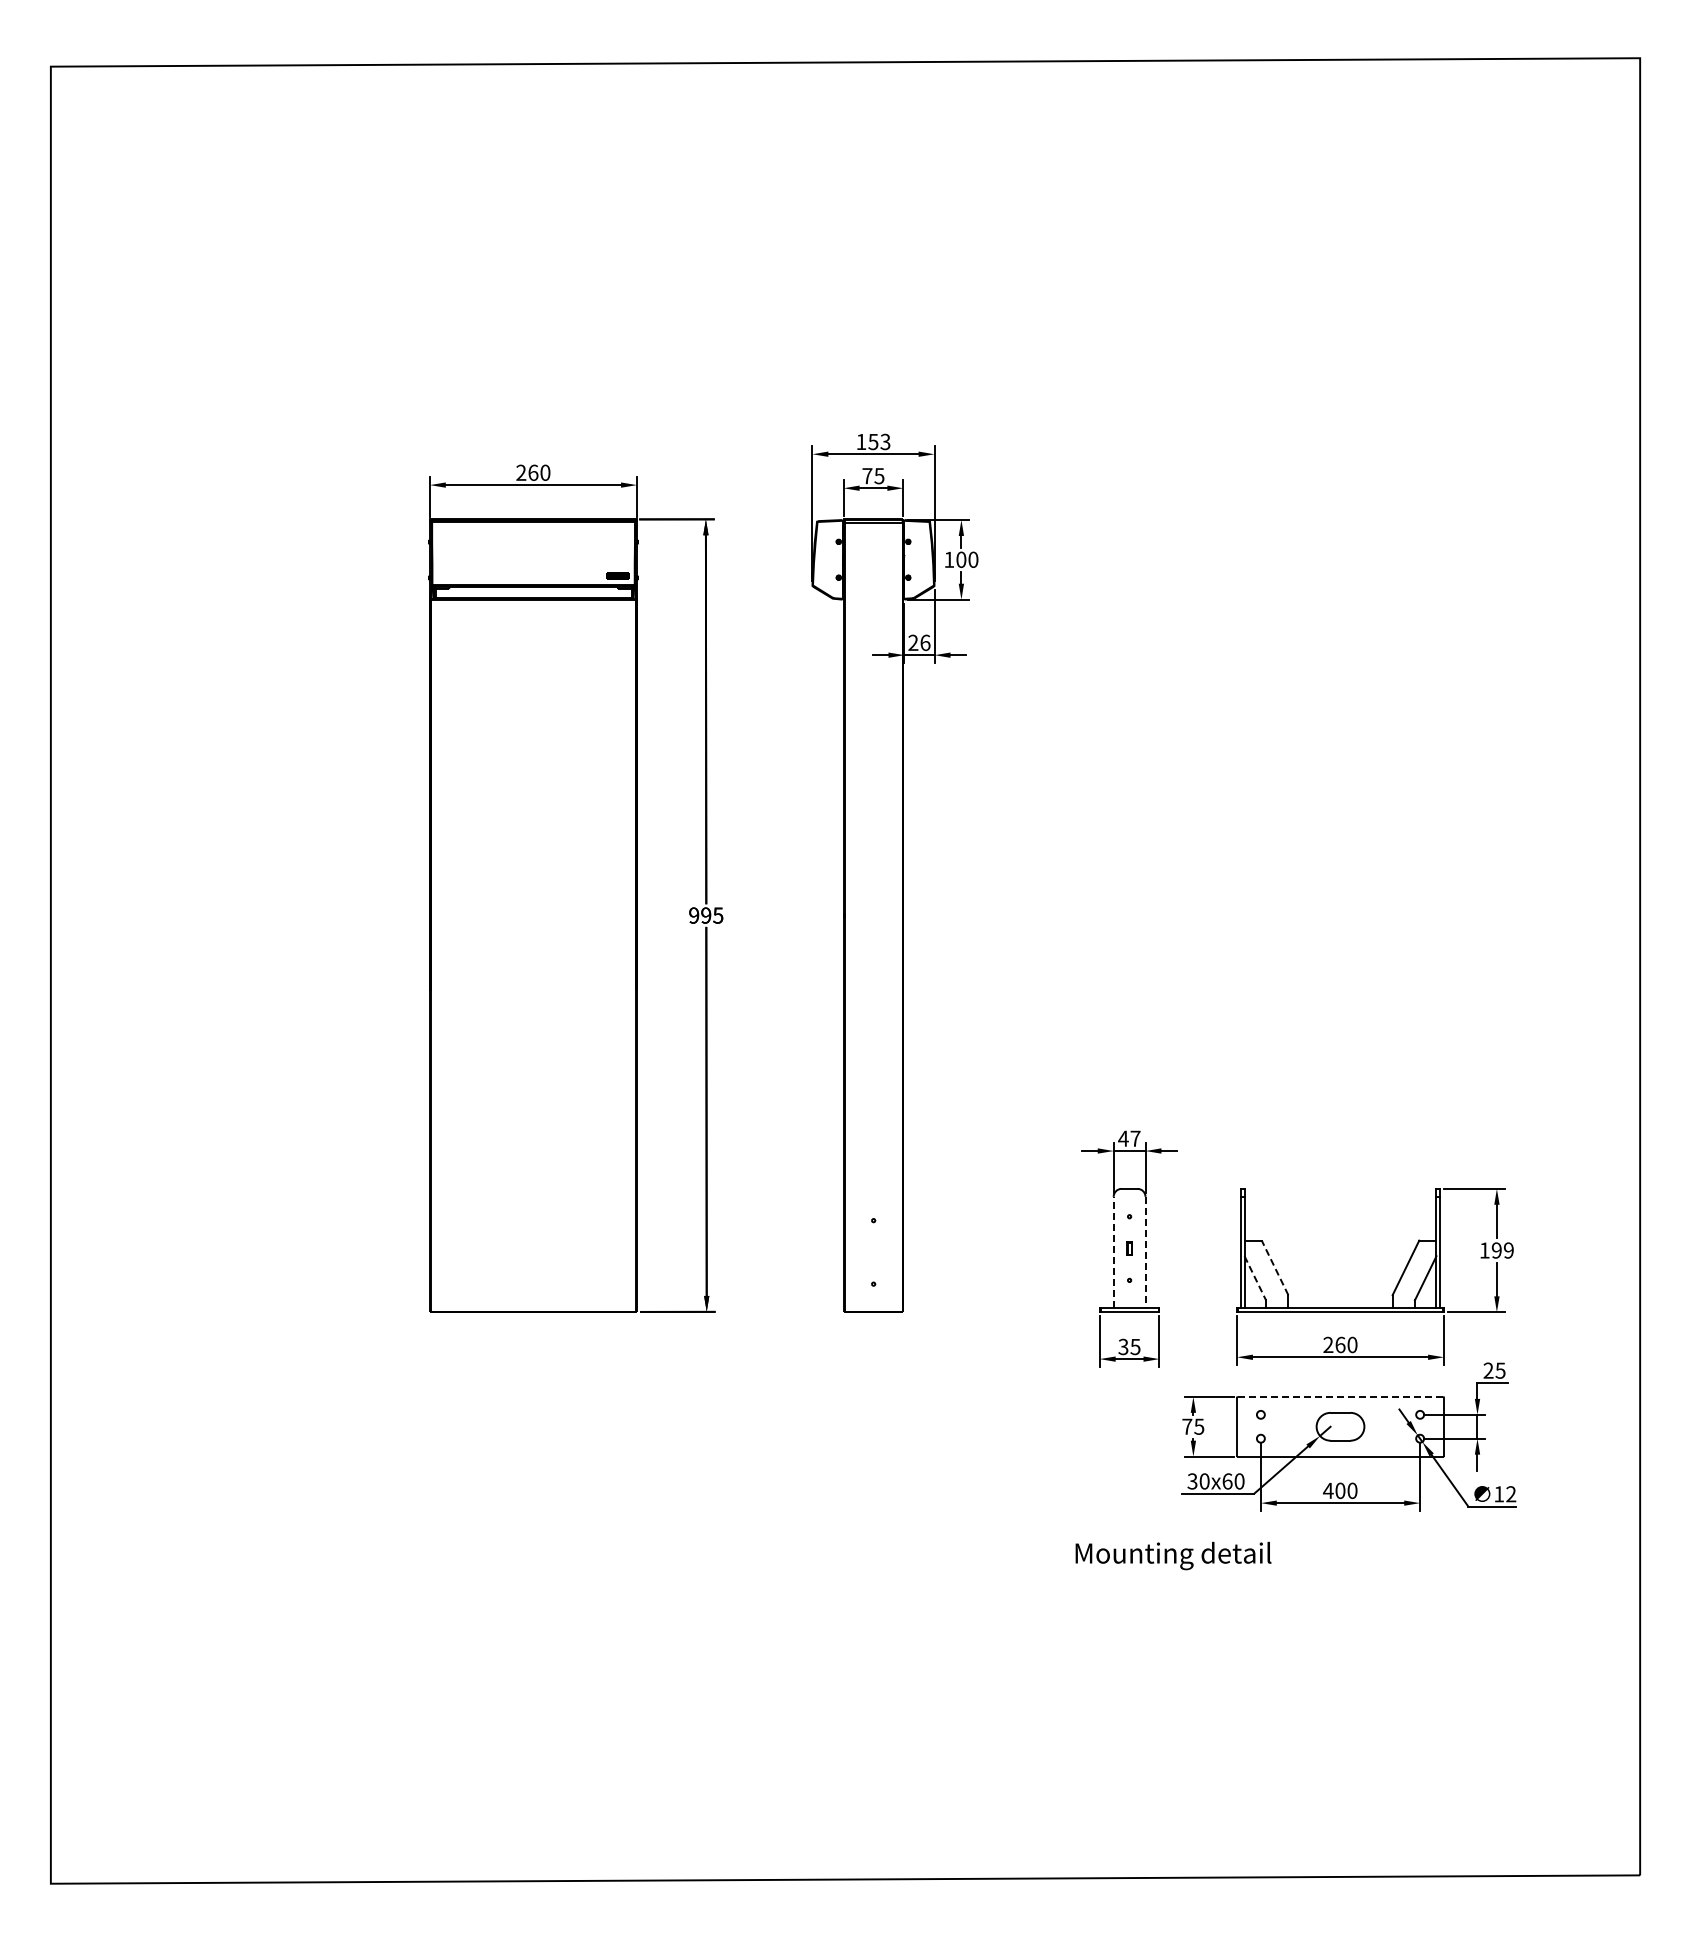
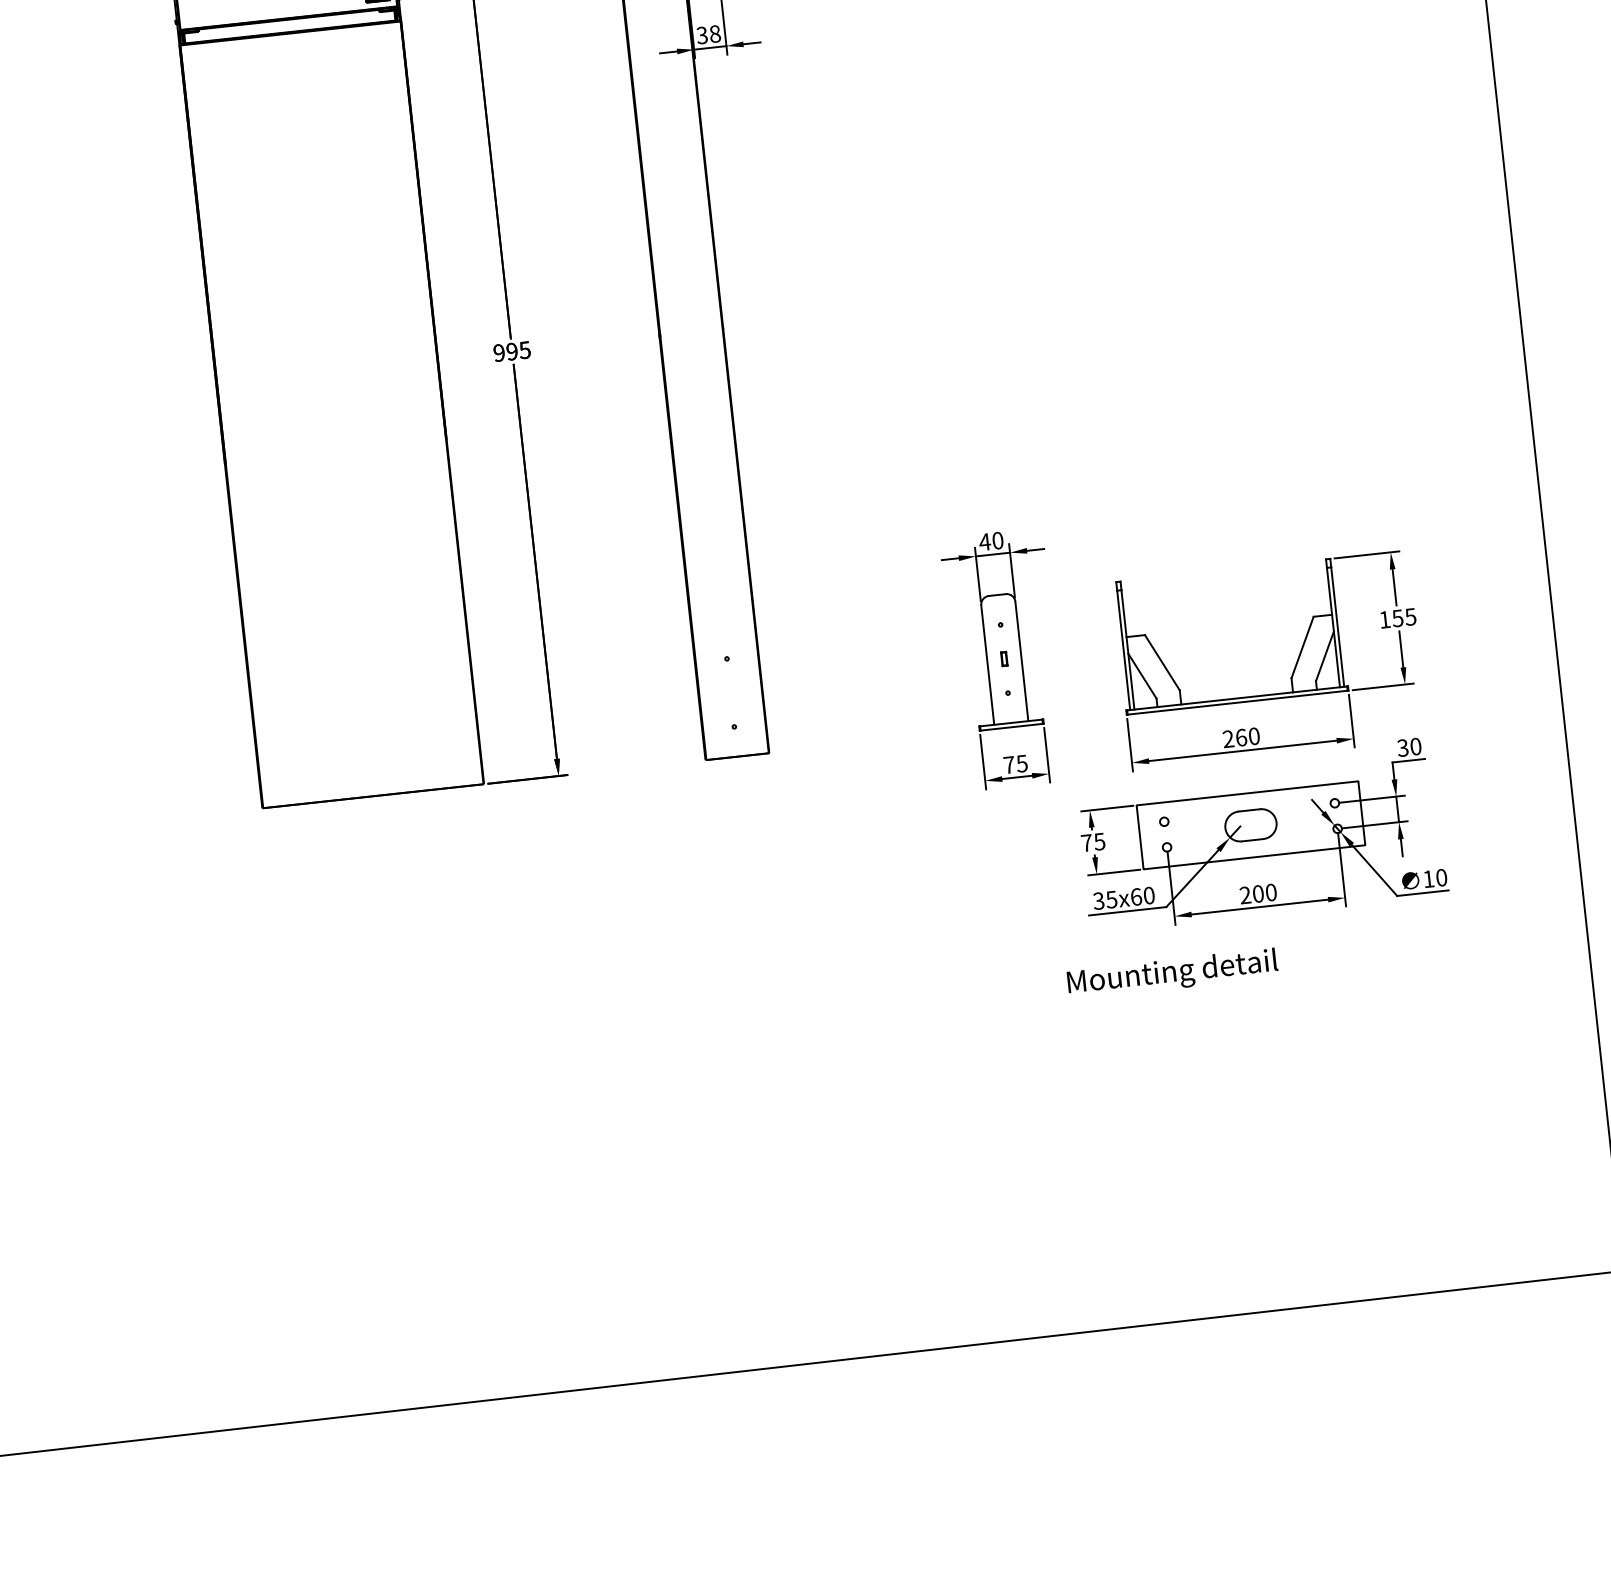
text: (919, 642) -> (708, 34), 26 -> 38
text: (1135, 1138) -> (997, 540), 47 -> 40
text: (1502, 1250) -> (1403, 617), 199 -> 155
line: (1113, 1252) -> (987, 665), dashed -> solid
line: (1145, 1252) -> (1021, 661), dashed -> solid
line: (1274, 1267) -> (1161, 662), dashed -> solid
line: (1255, 1278) -> (1142, 676), dashed -> solid
text: (1123, 1346) -> (1009, 764), 35 -> 75
text: (1494, 1370) -> (1409, 747), 25 -> 30
line: (1340, 1396) -> (1247, 792), dashed -> solid
text: (1204, 1481) -> (1111, 899), 30x60 -> 35x60
text: (1327, 1490) -> (1244, 895), 400 -> 200
text: (1511, 1494) -> (1441, 877), 12 -> 10
text: (1173, 1555) -> (1172, 973), moved

